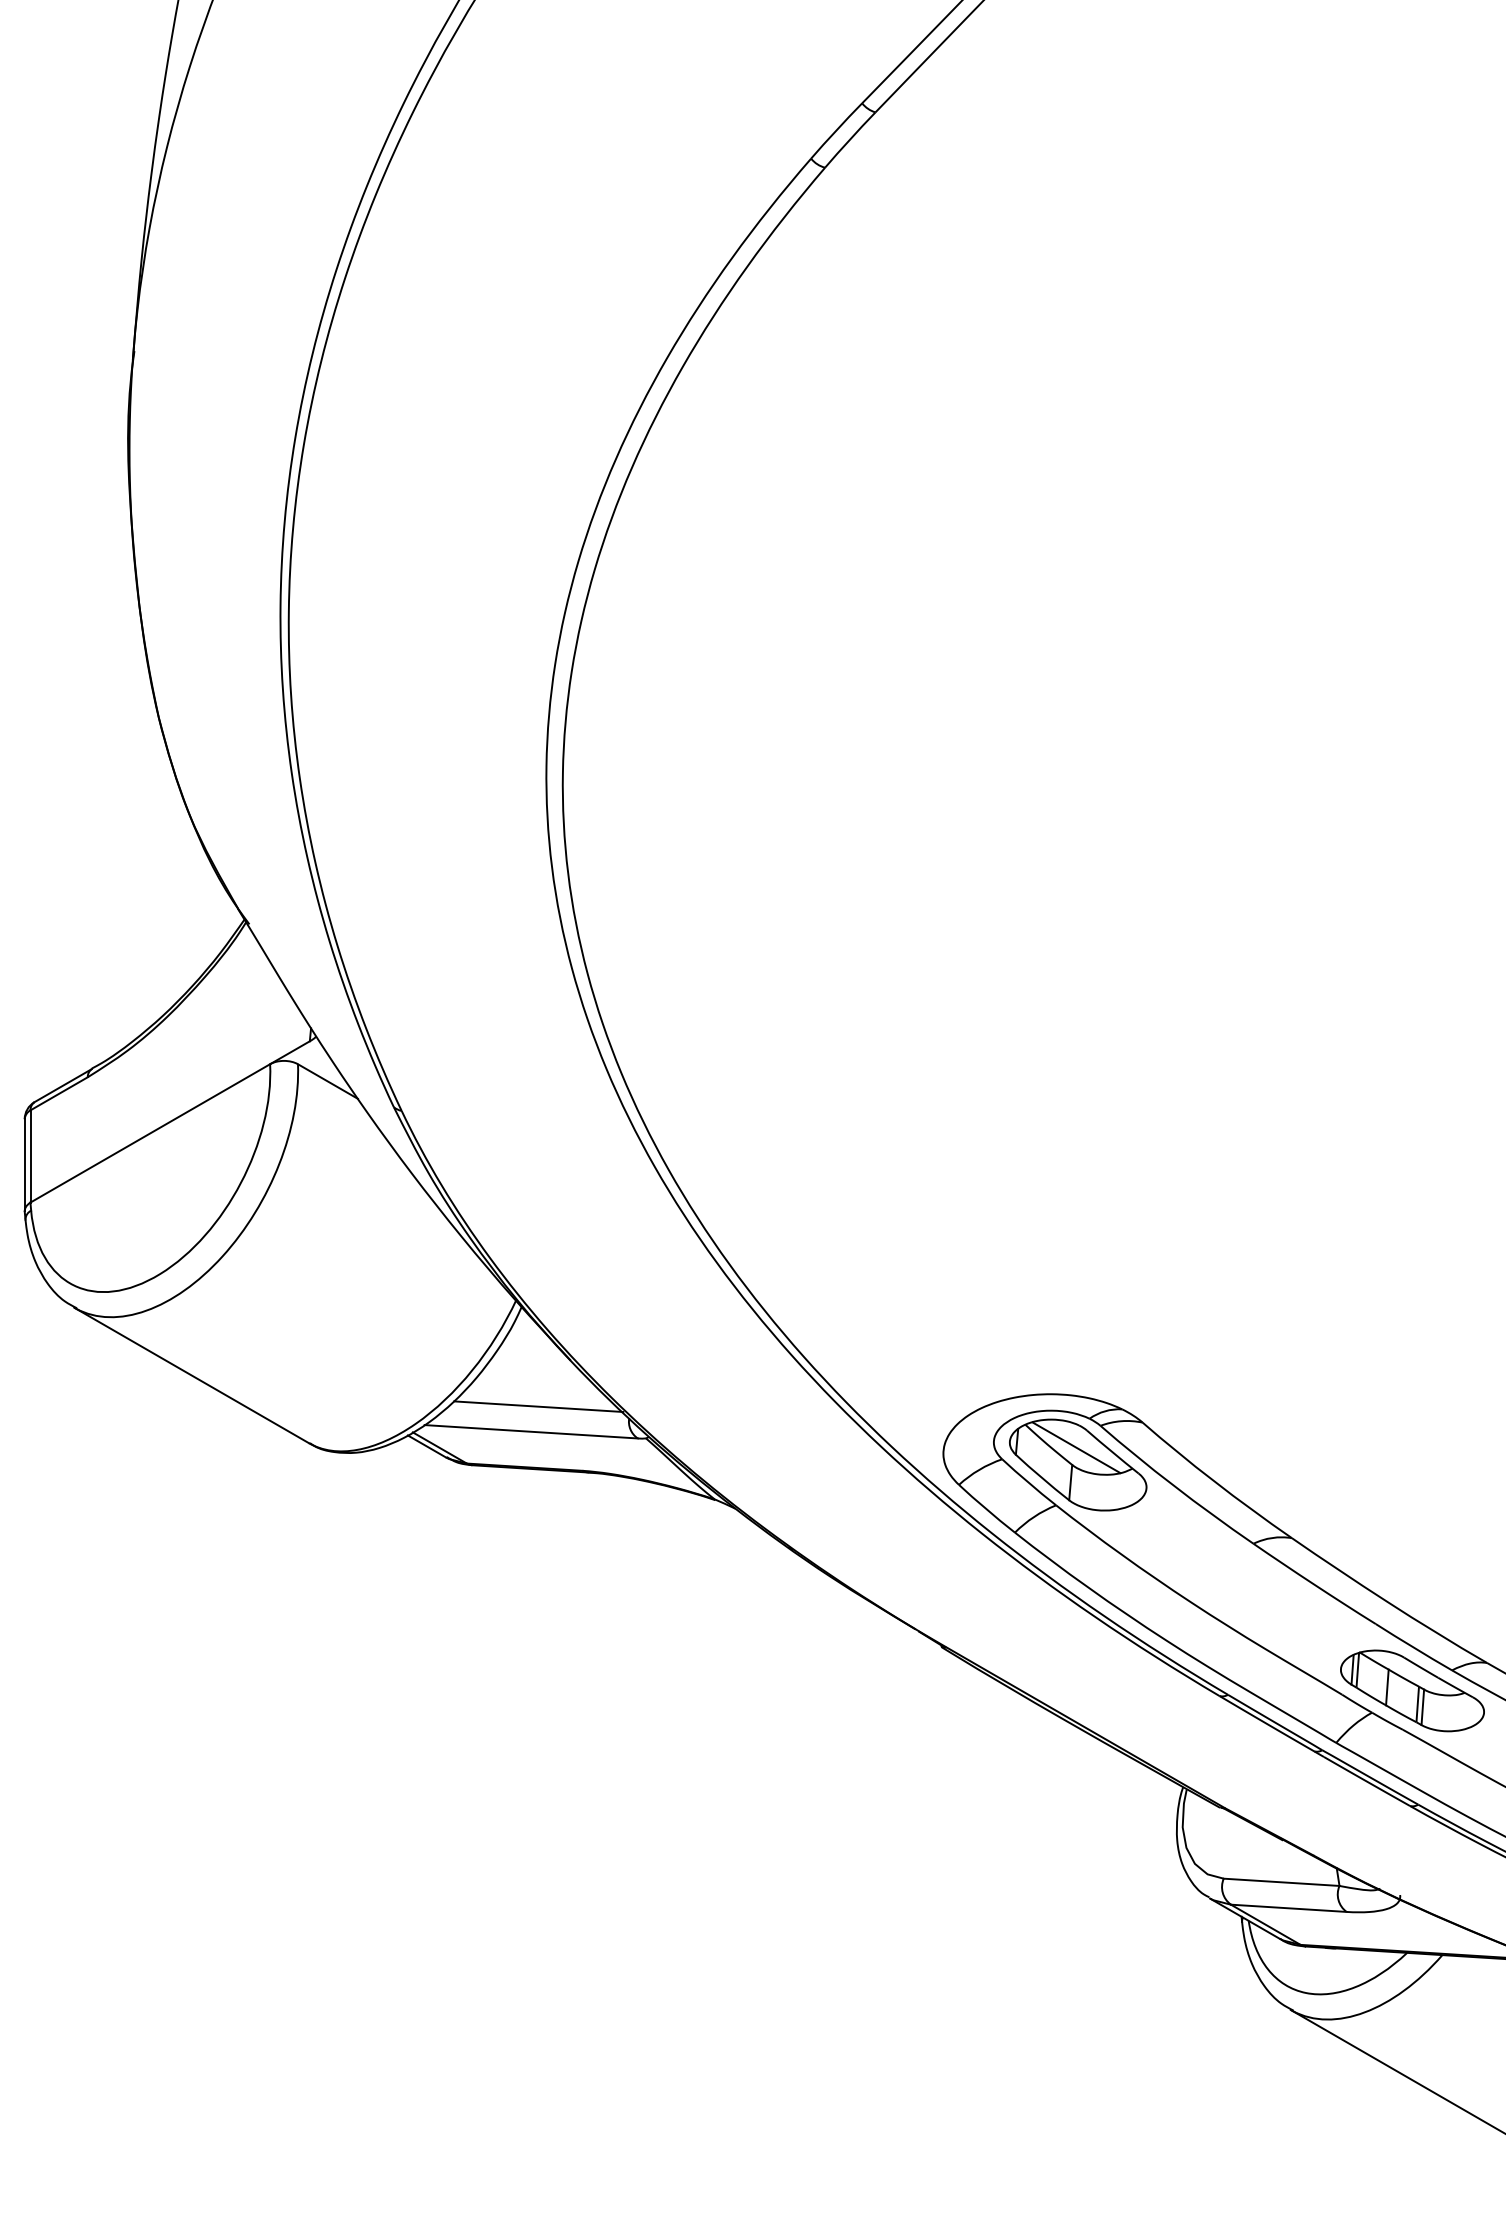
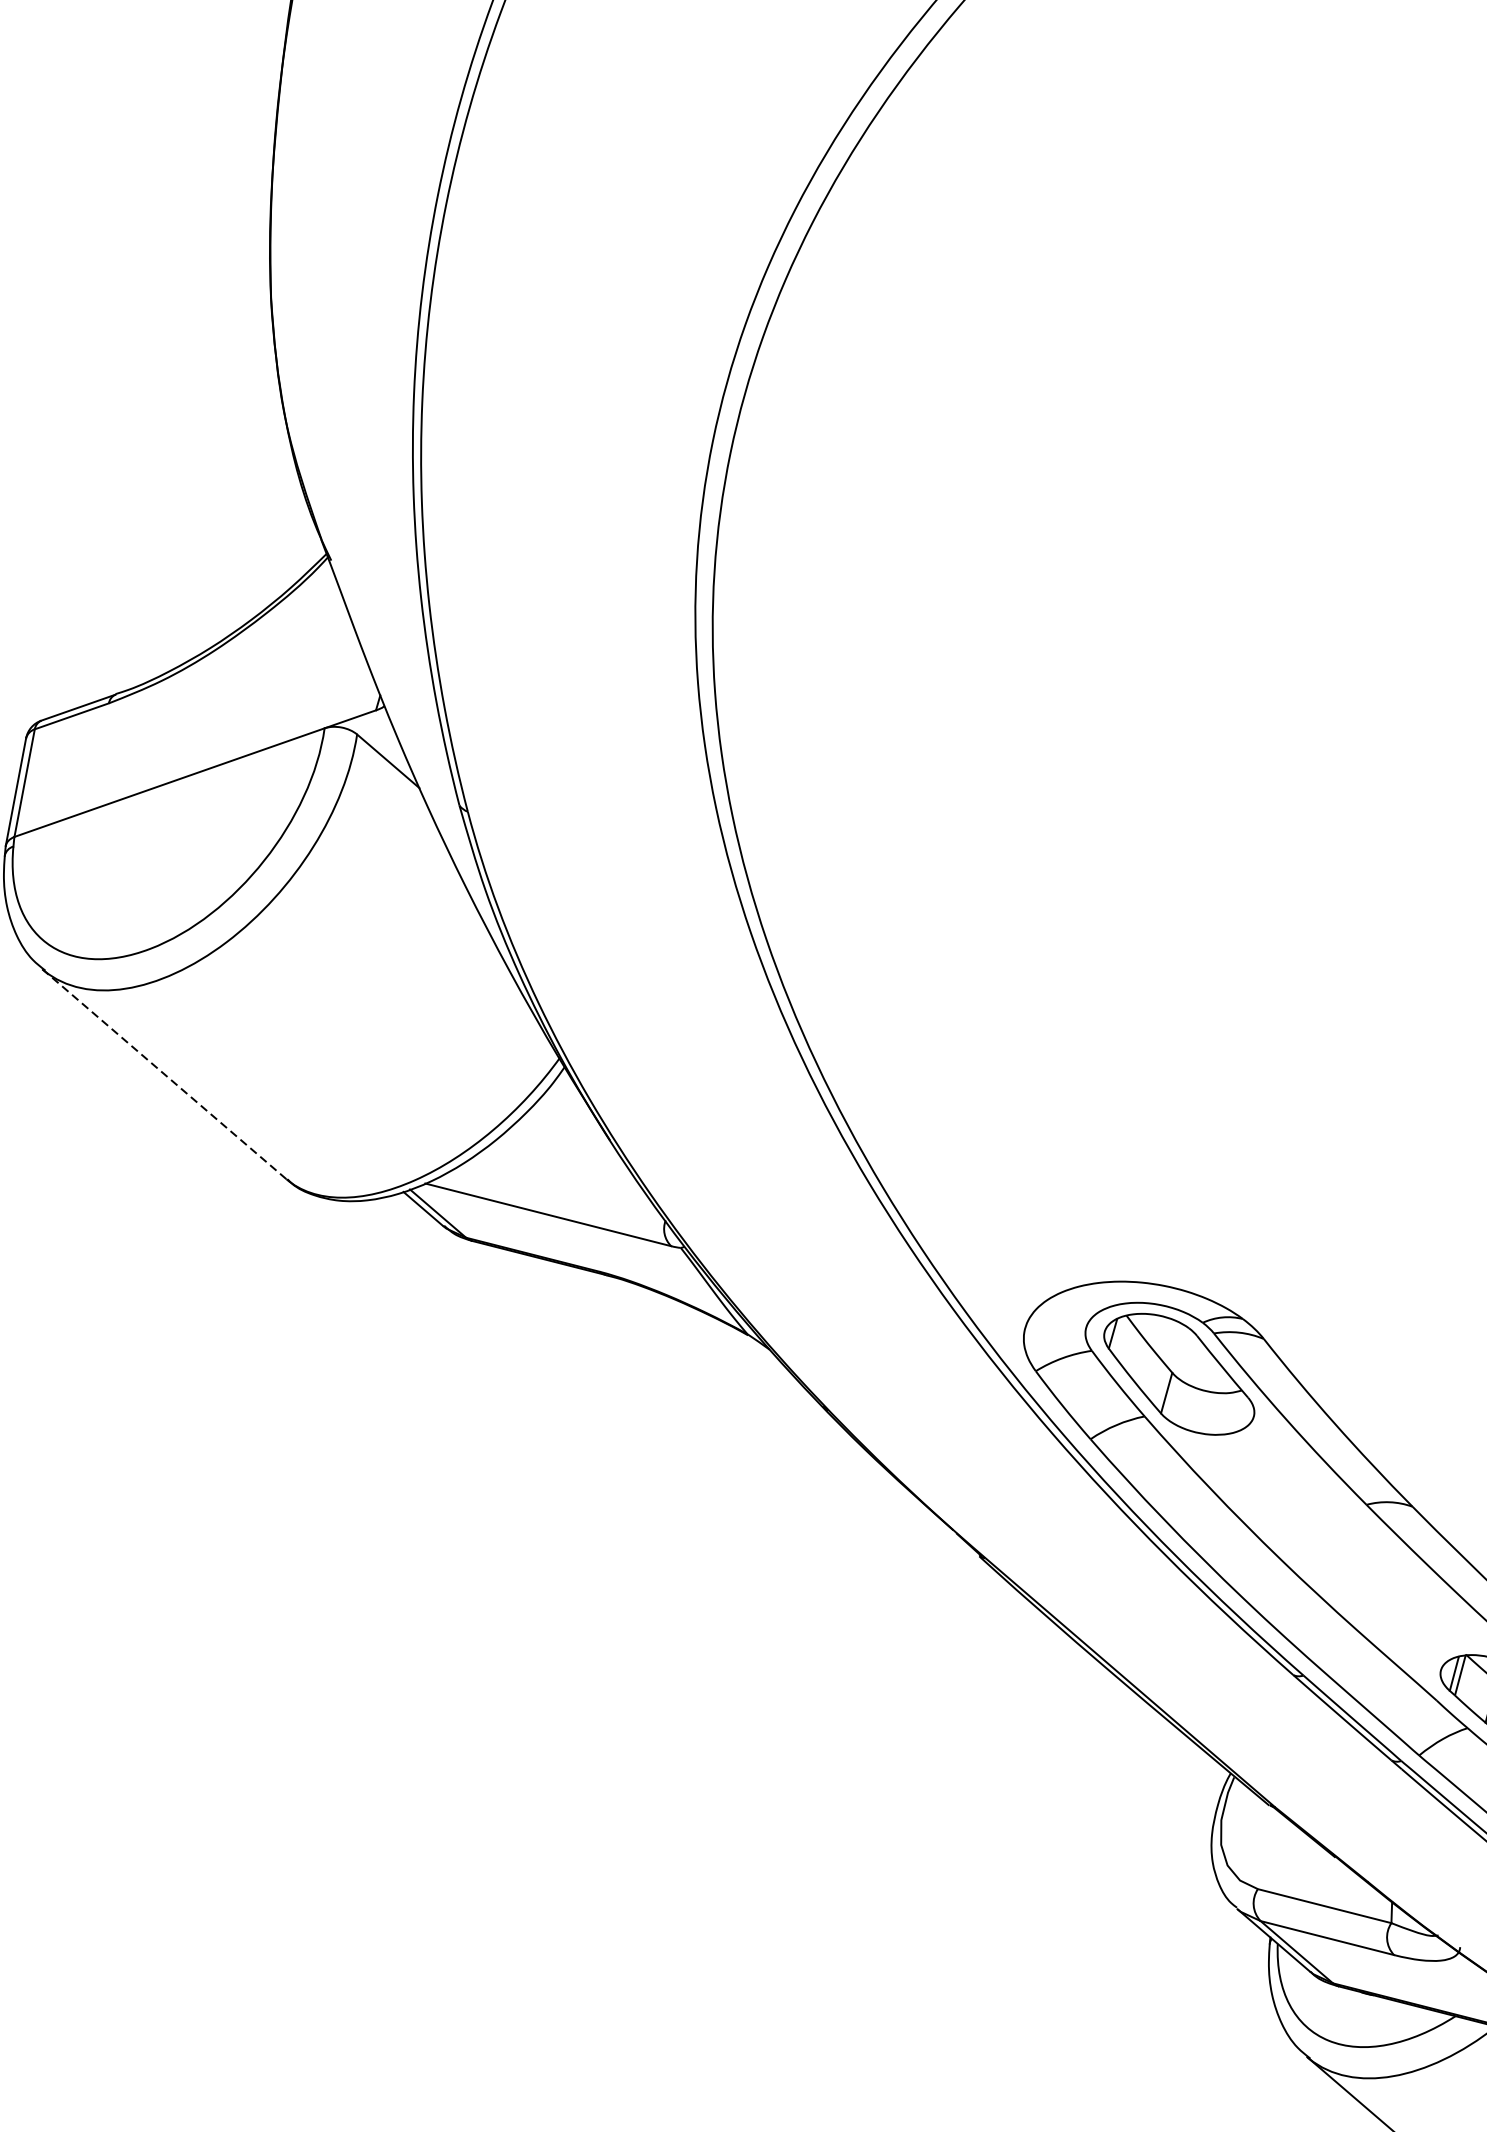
line: (191, 1375) -> (164, 1074), solid -> dashed
line: (538, 1406) -> (562, 1186), removed
line: (1076, 1447) -> (1181, 1353), removed

